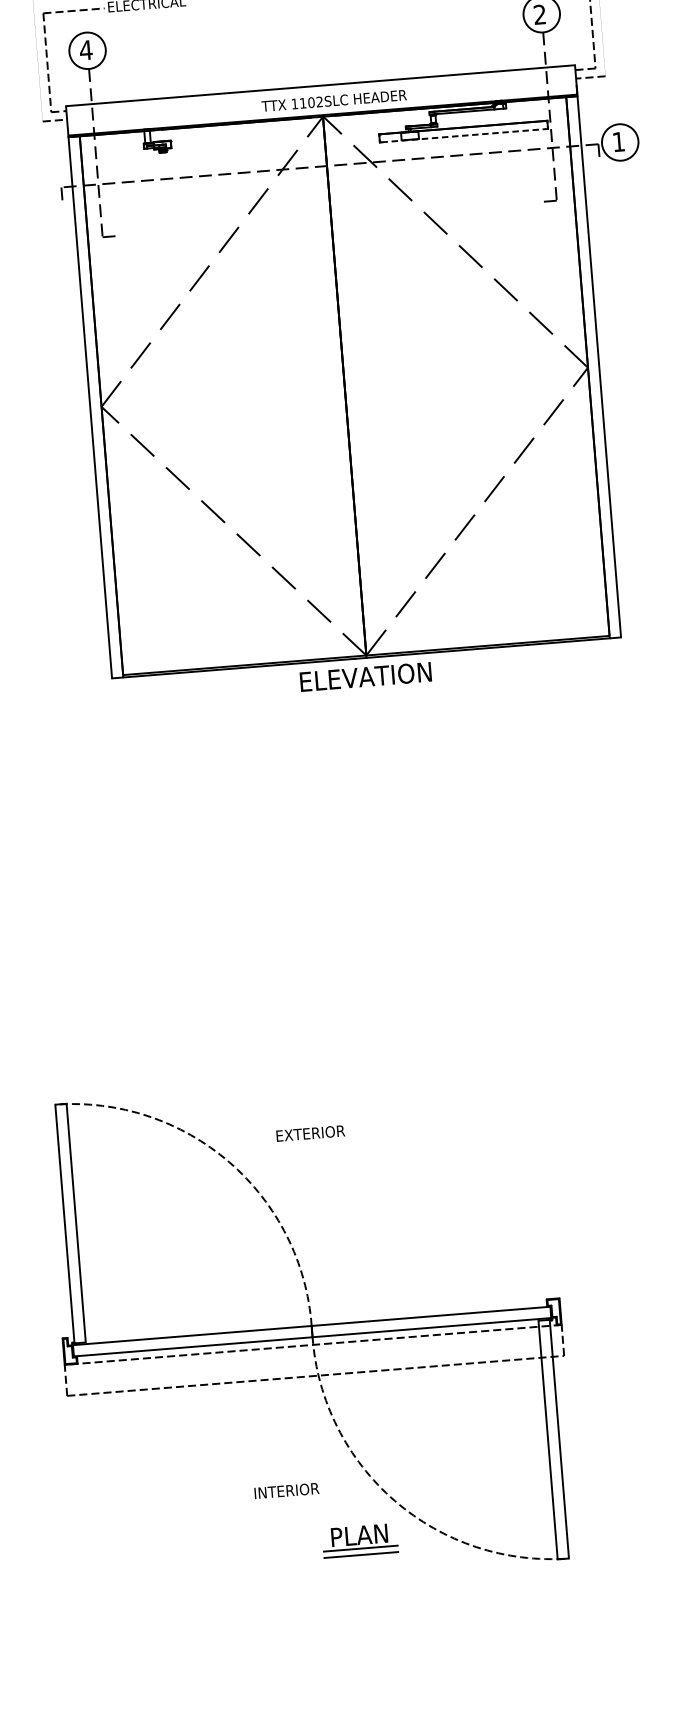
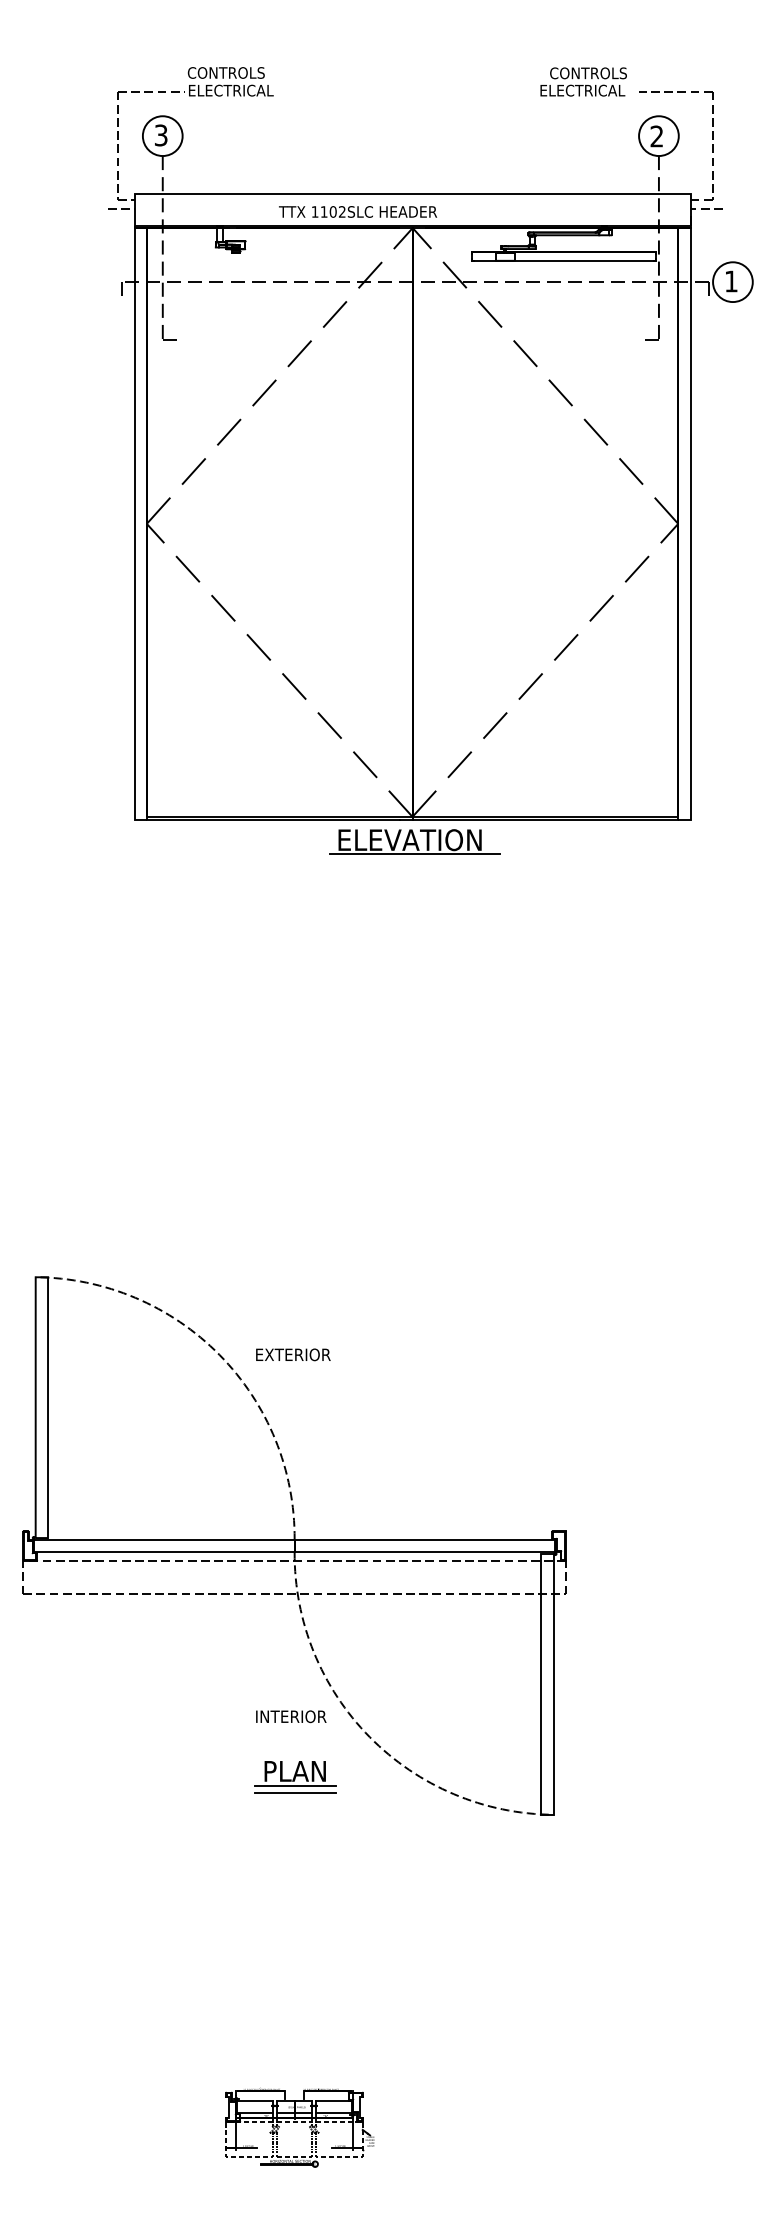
text: (86, 50) -> (161, 135), 4 -> 3
text: (334, 100) -> (358, 211), moved
line: (464, 135) -> (564, 261), dashed -> solid
line: (370, 688) -> (414, 853), added
text: (310, 1133) -> (293, 1354), moved
text: (287, 1490) -> (291, 1716), moved
part: (360, 1541) -> (295, 1777), moved

